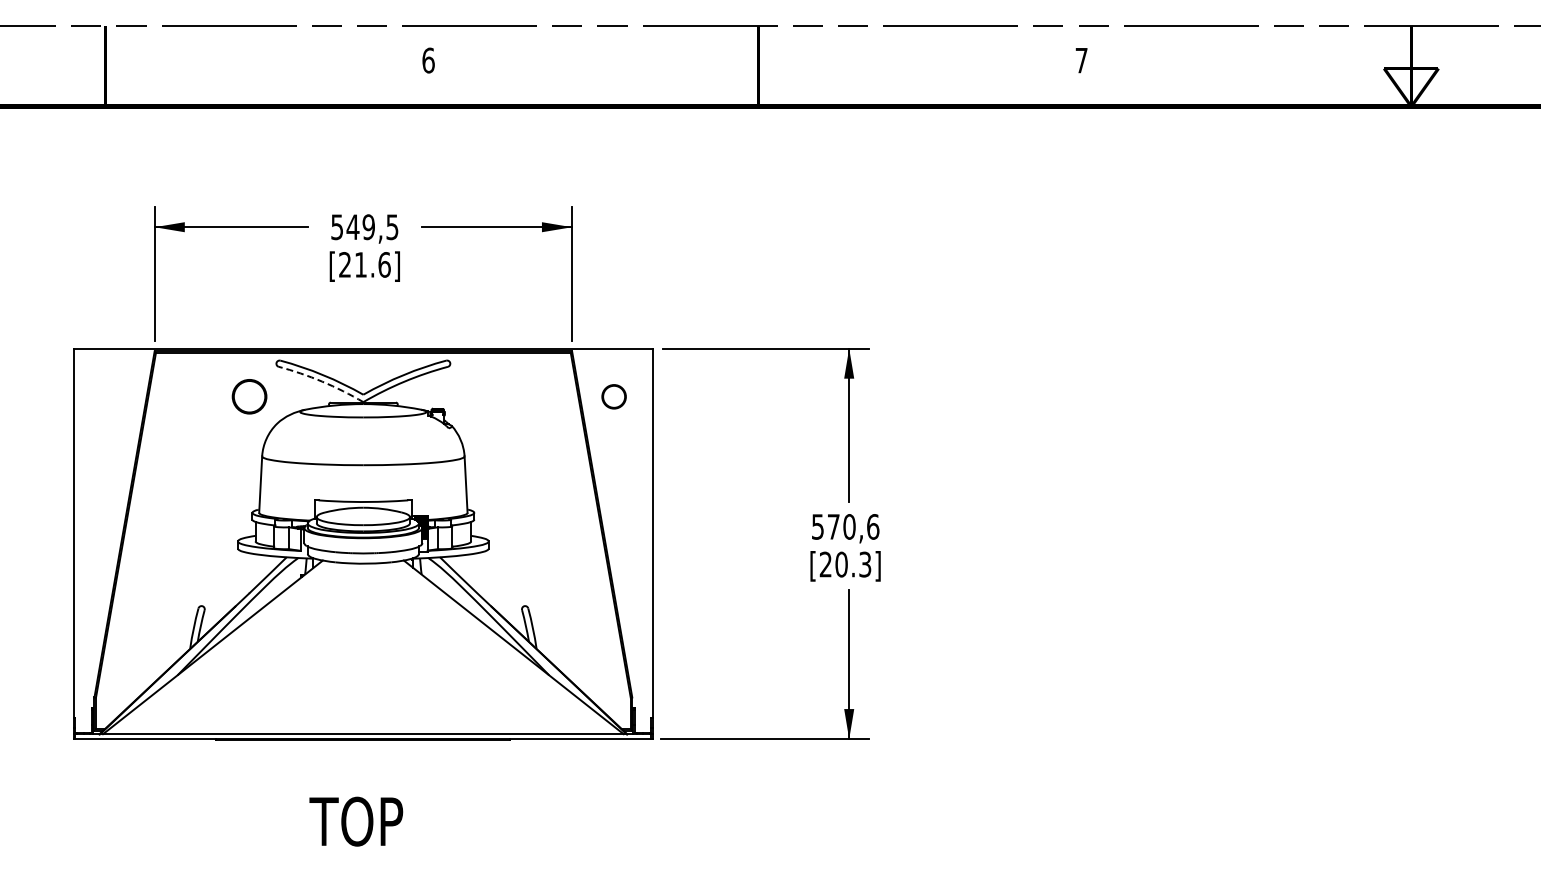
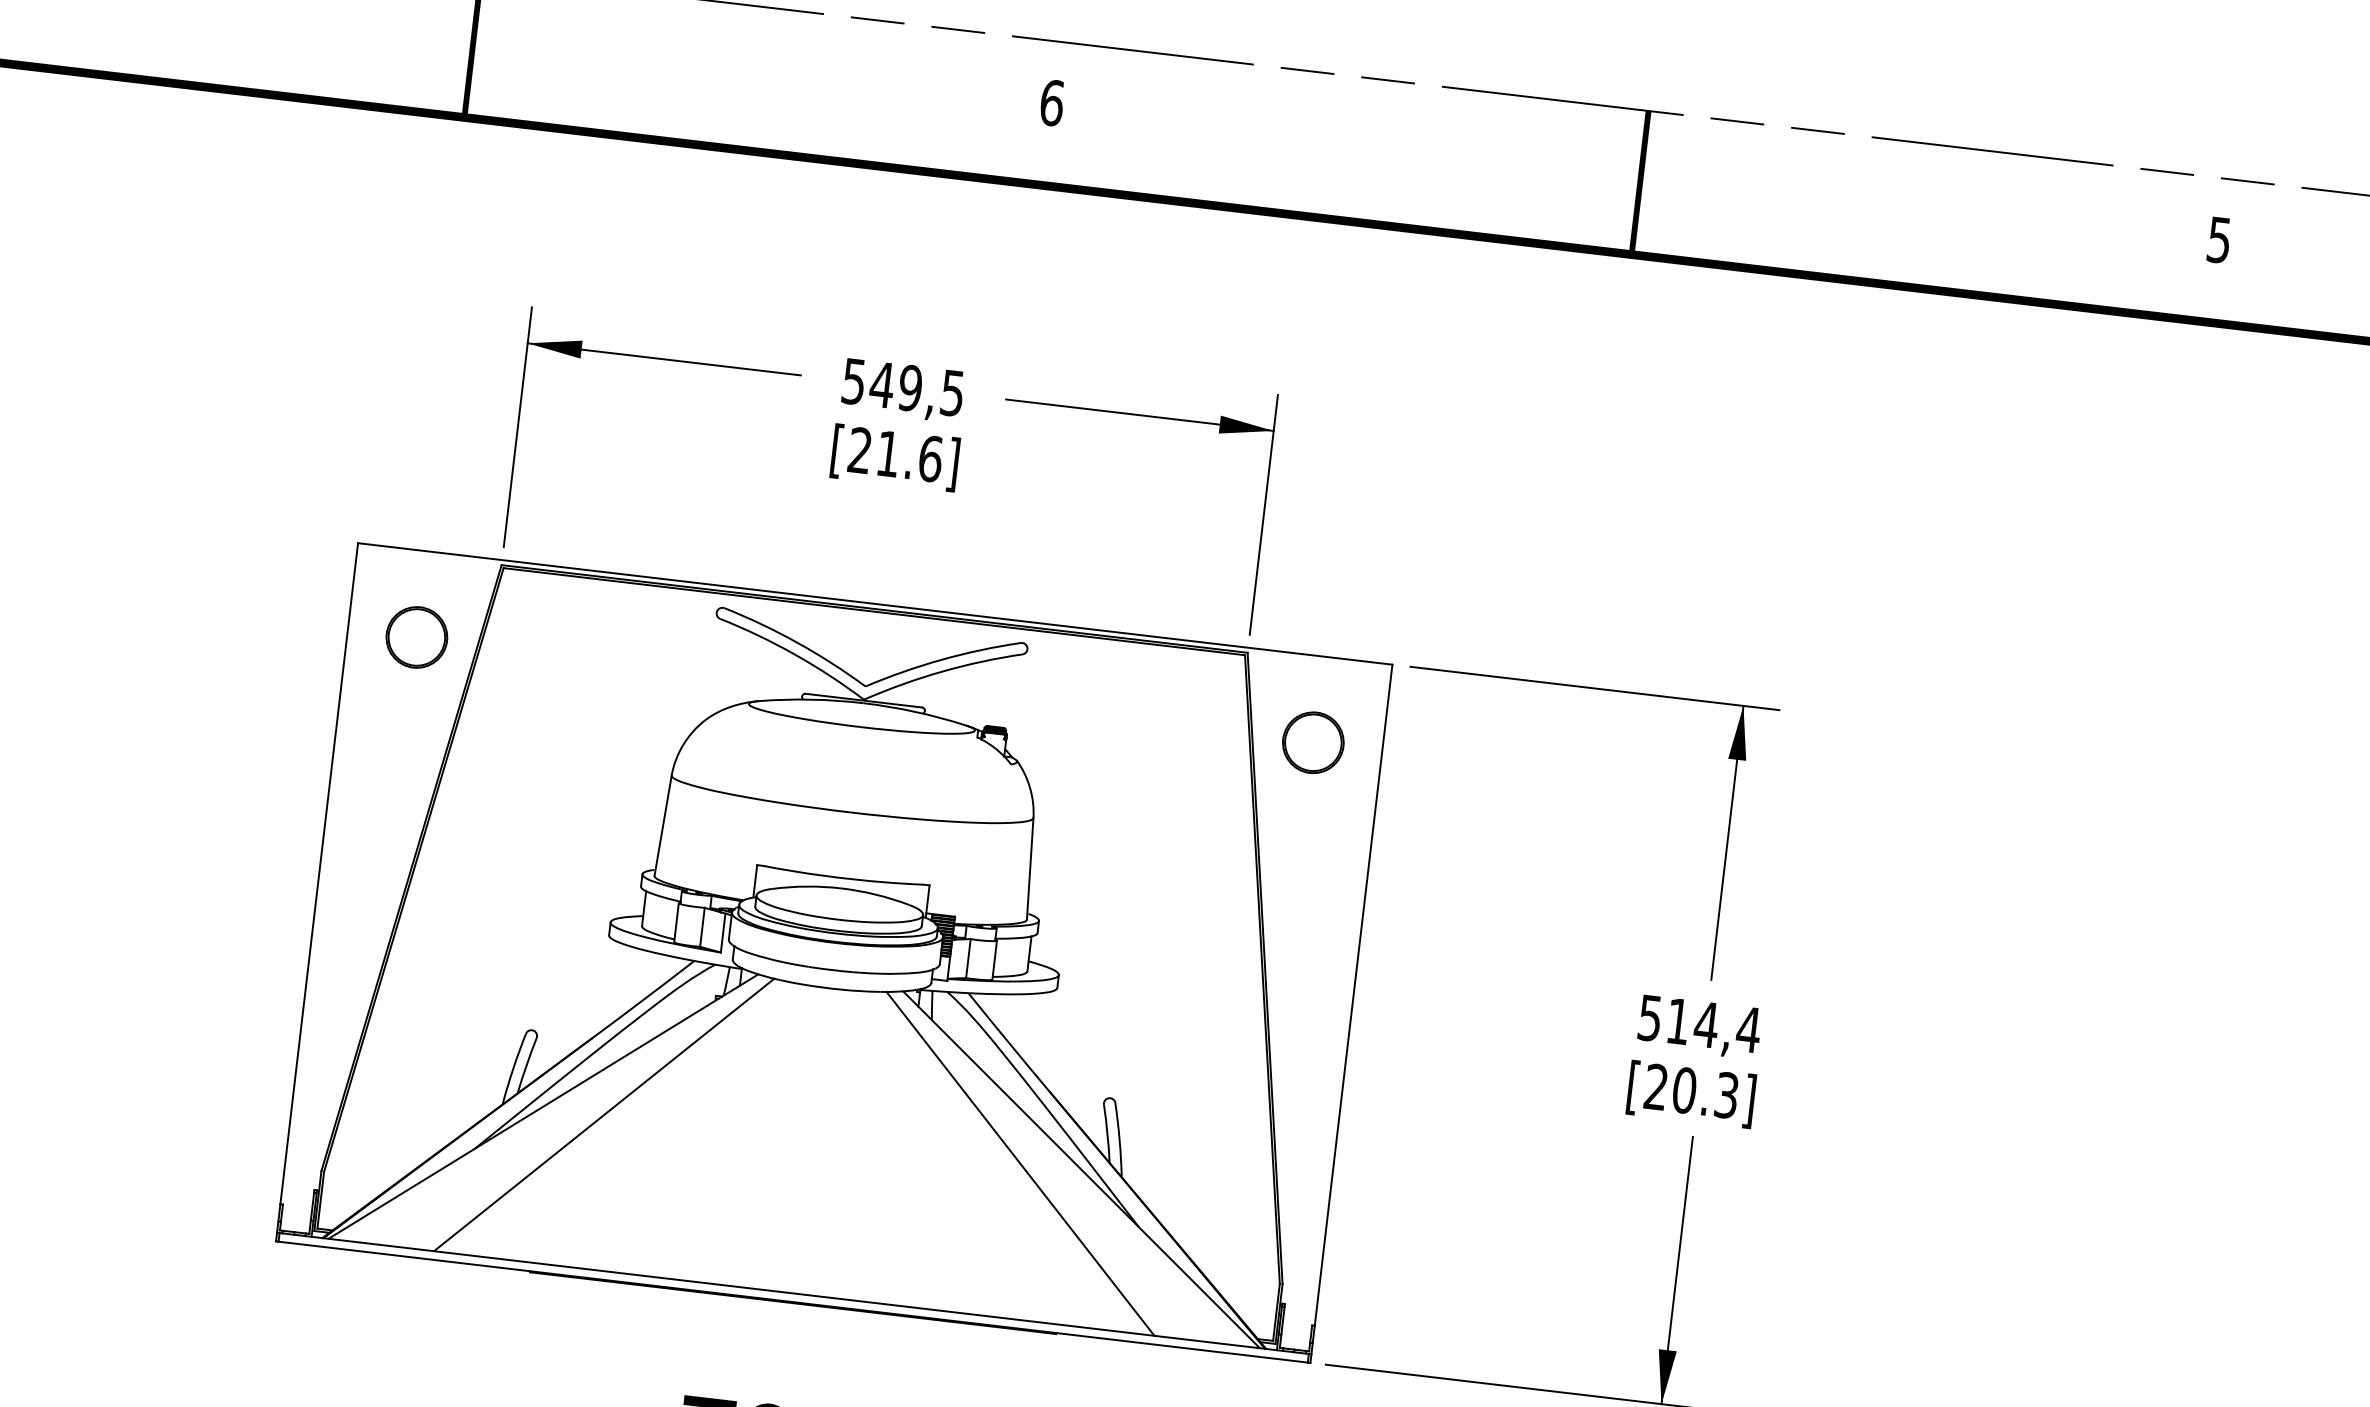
text: (1081, 60) -> (2219, 239), 7 -> 5
arc: (322, 381) -> (795, 654), dashed -> solid
part: (249, 396) -> (416, 636), moved
circle: (613, 396) -> (1312, 742), size x1.43
text: (853, 526) -> (1713, 1024), 570,6 -> 514,4
line: (246, 647) -> (603, 1113), added
line: (479, 647) -> (1019, 1162), added

